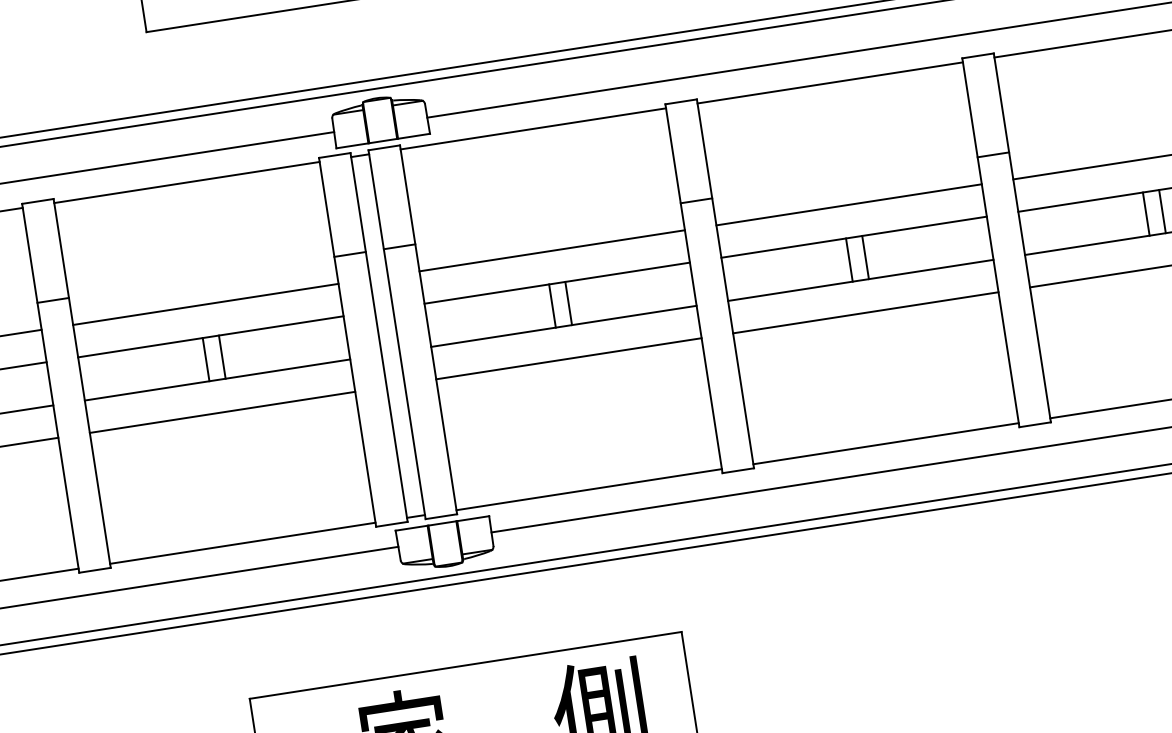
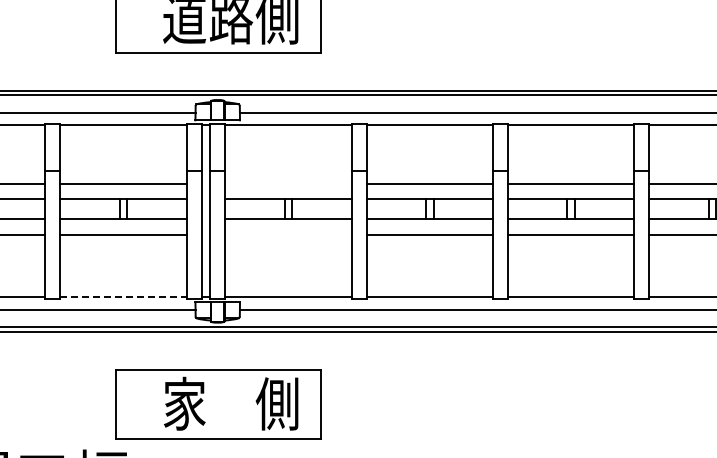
line: (552, 250) -> (288, 183), removed
line: (568, 357) -> (288, 234), removed
line: (242, 543) -> (123, 297), solid -> dashed

